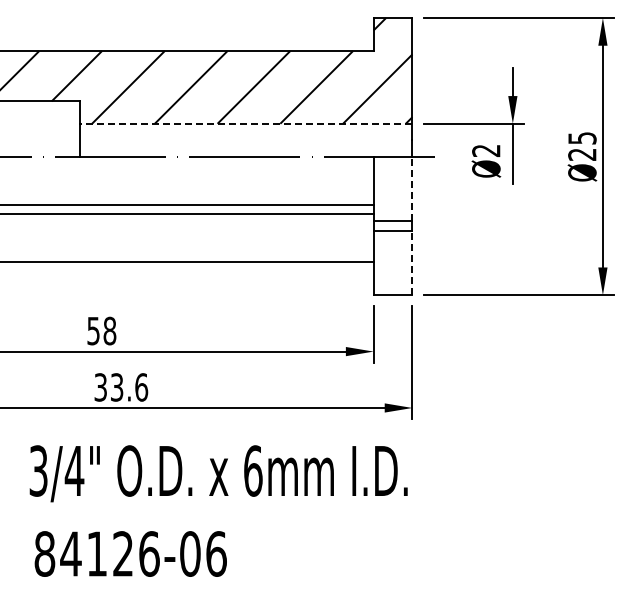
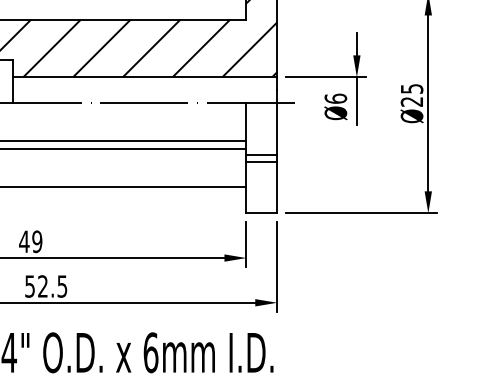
line: (245, 123) -> (144, 77), dashed -> solid
text: (486, 150) -> (335, 98), Ø2 -> Ø6
line: (412, 188) -> (277, 128), dashed -> solid
line: (412, 262) -> (277, 187), dashed -> solid
text: (101, 331) -> (30, 242), 58 -> 49
text: (121, 387) -> (46, 286), 33.6 -> 52.5

